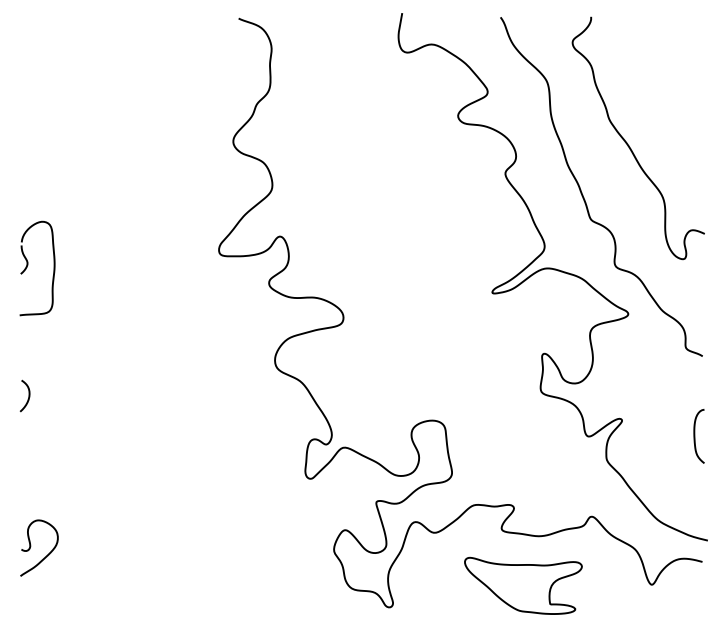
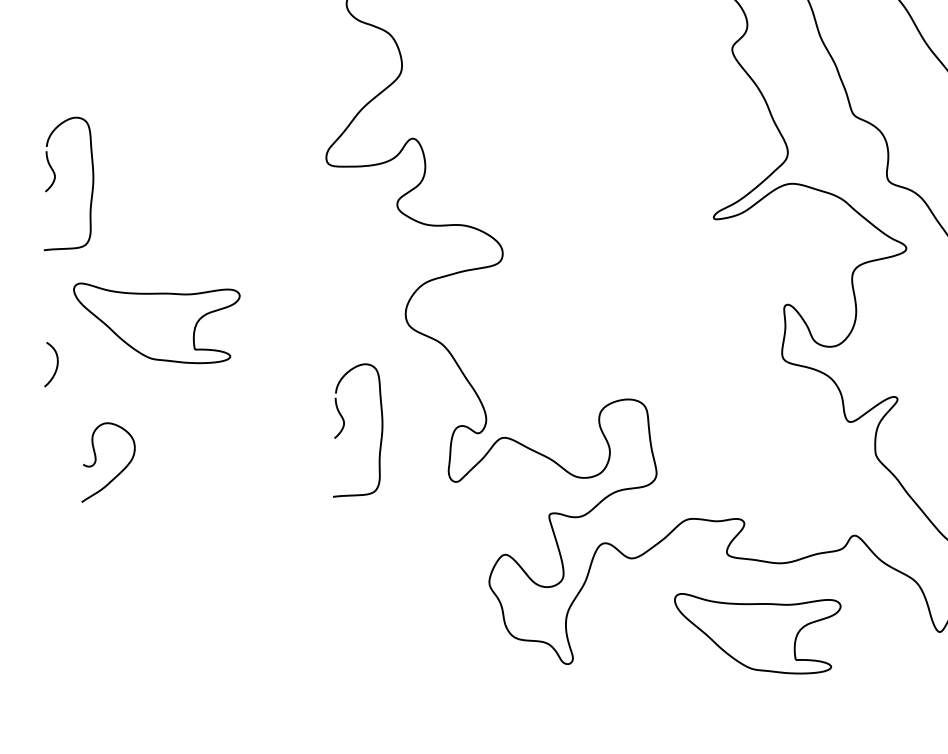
part: (99, 366) -> (156, 322), added
part: (232, 439) -> (345, 426), added
curve: (31, 546) -> (97, 460), moved

